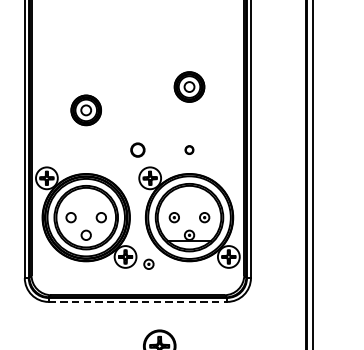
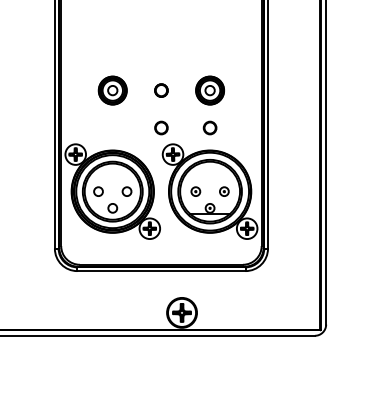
part: (188, 86) -> (209, 90), moved
circle: (137, 110) -> (161, 90), added
part: (188, 149) -> (209, 127), size x1.67
part: (148, 264) -> (171, 235), removed
line: (137, 302) -> (161, 271), dashed -> solid

